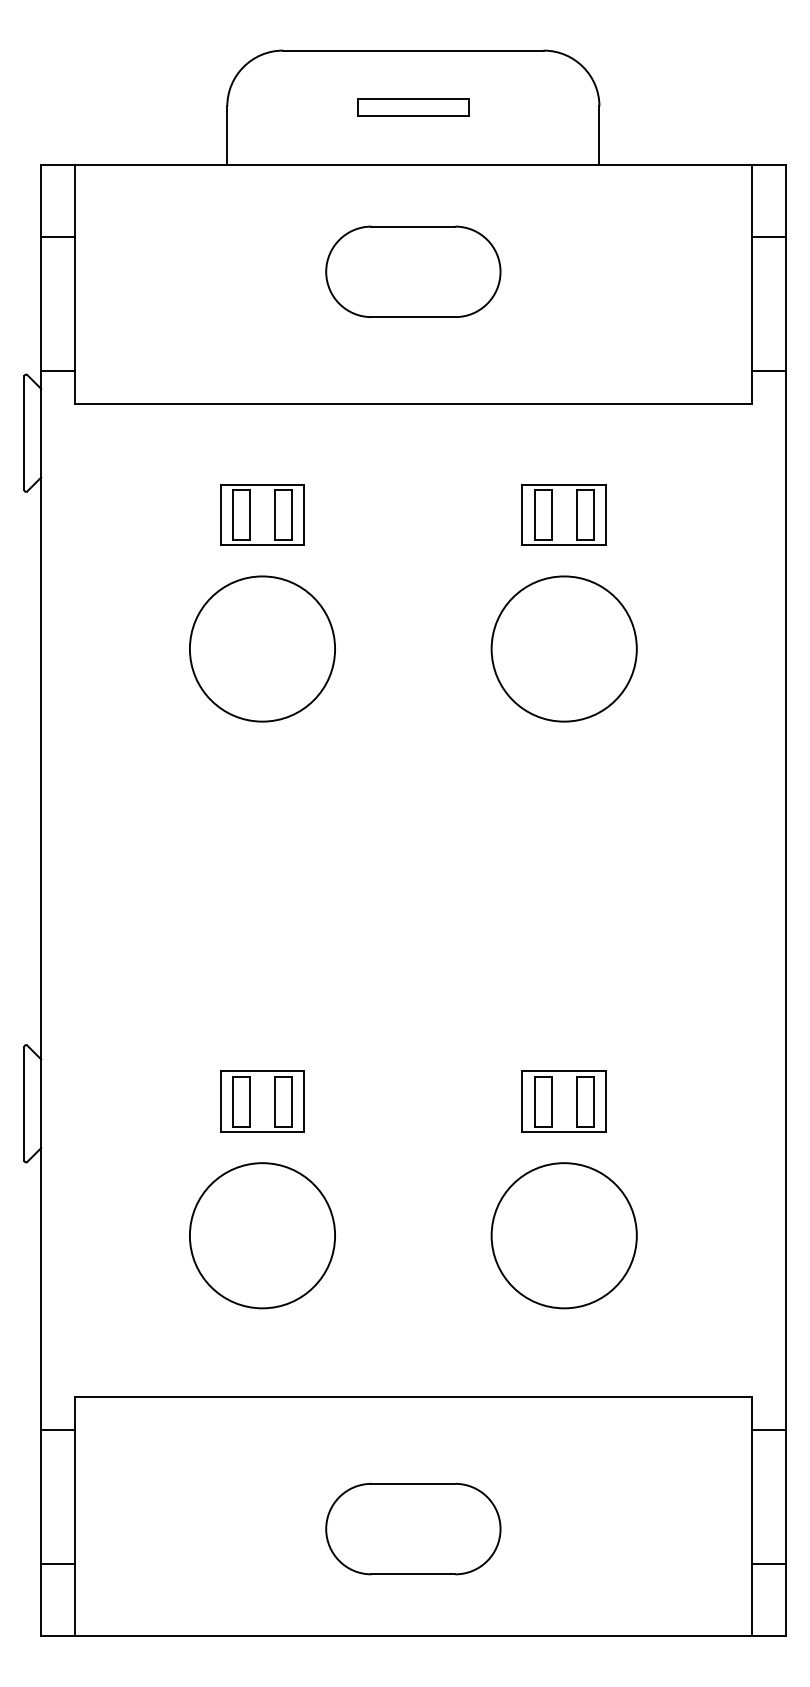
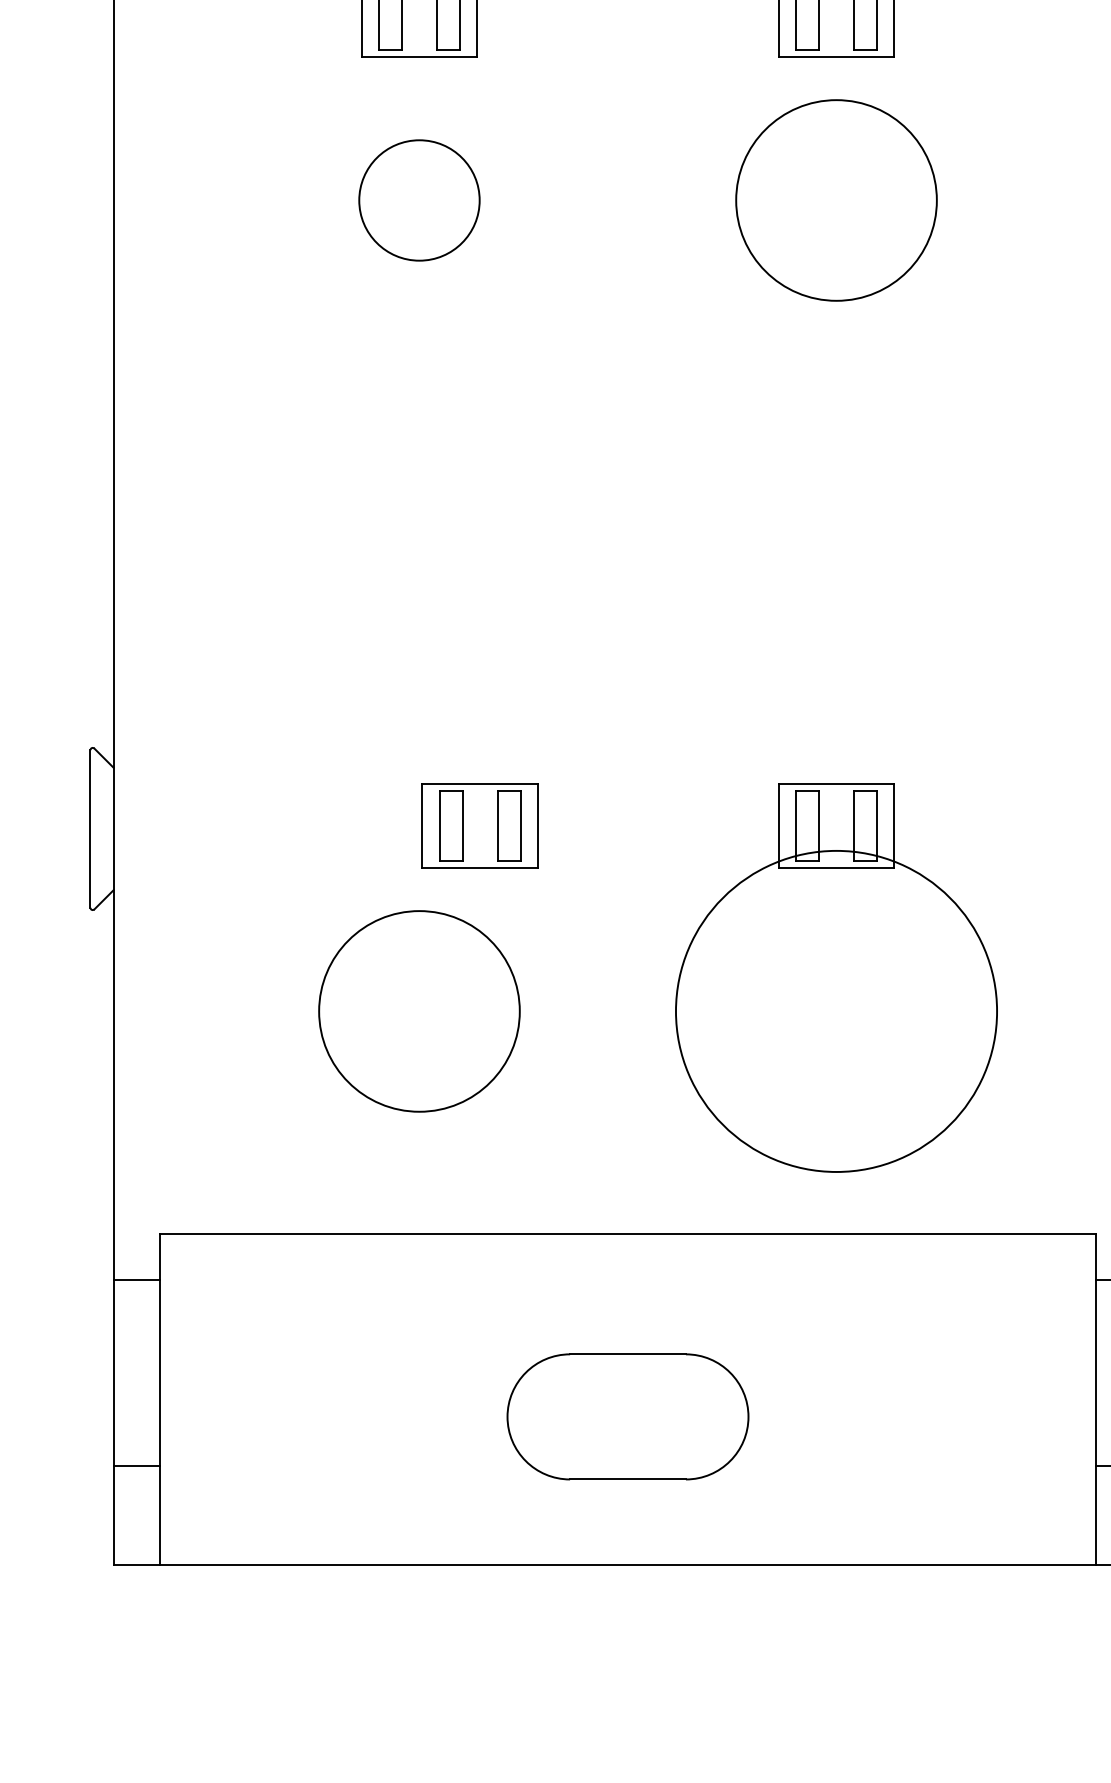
circle: (262, 648) -> (419, 199), size x0.6
part: (262, 1101) -> (480, 825), moved
circle: (563, 1235) -> (835, 1011), size x1.6

